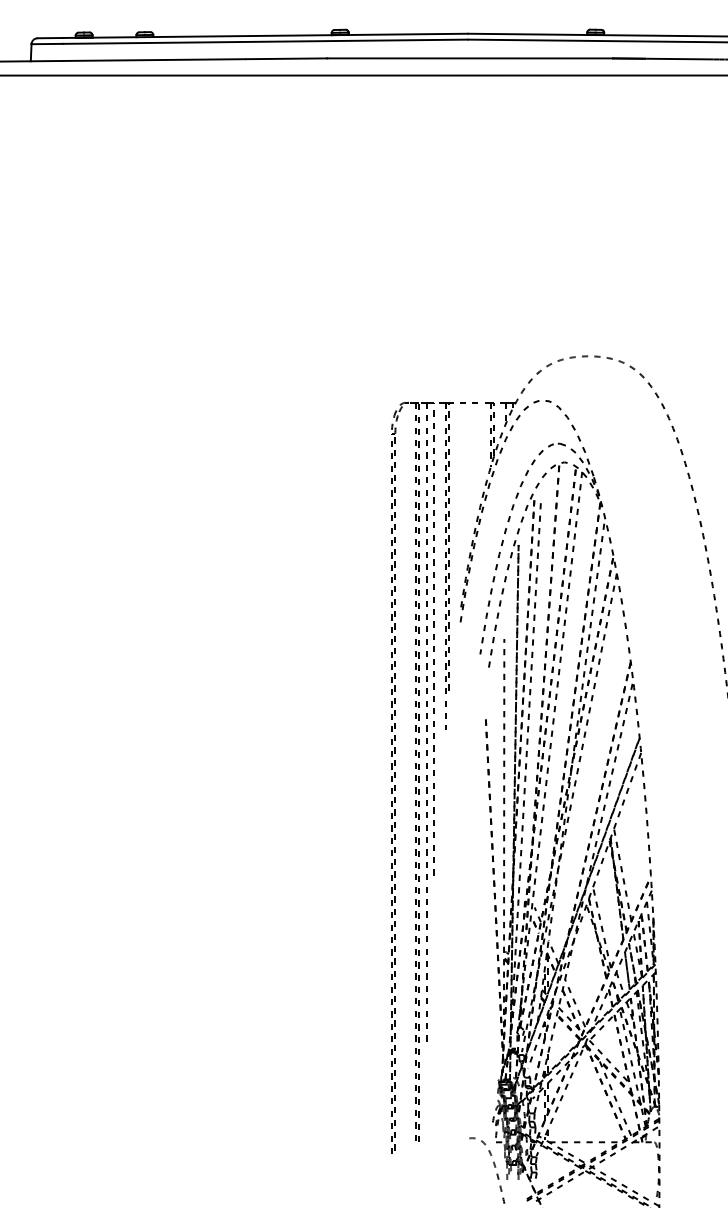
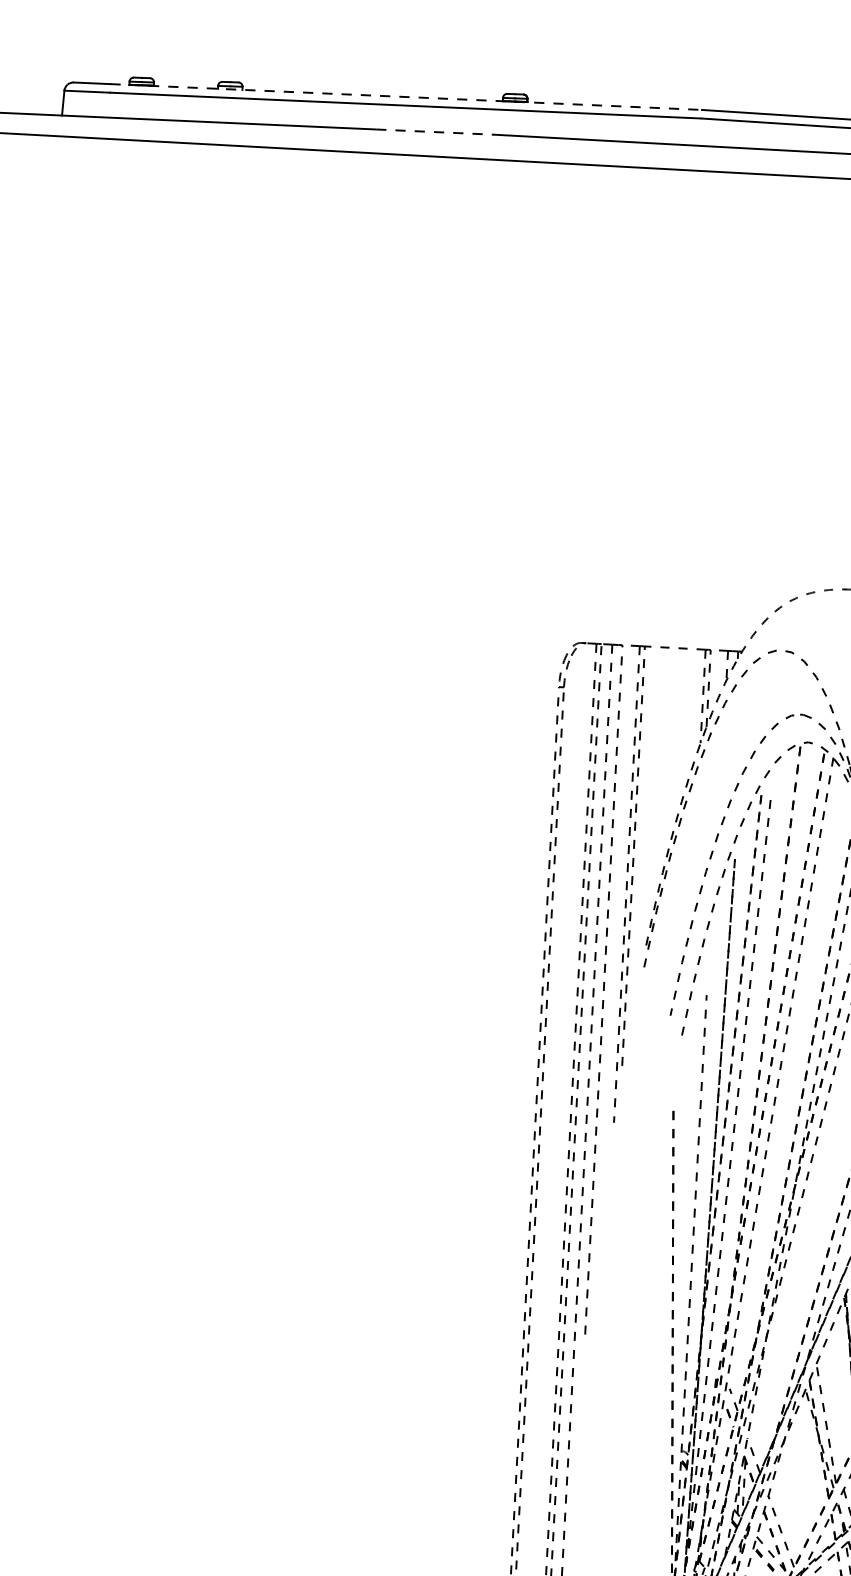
line: (265, 35) -> (406, 96), solid -> dashed
line: (286, 58) -> (434, 131), solid -> dashed

